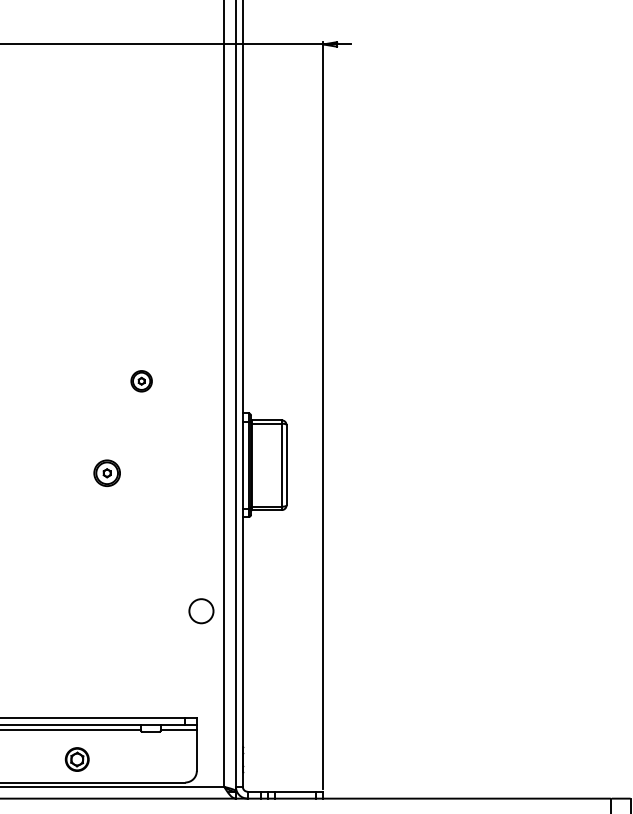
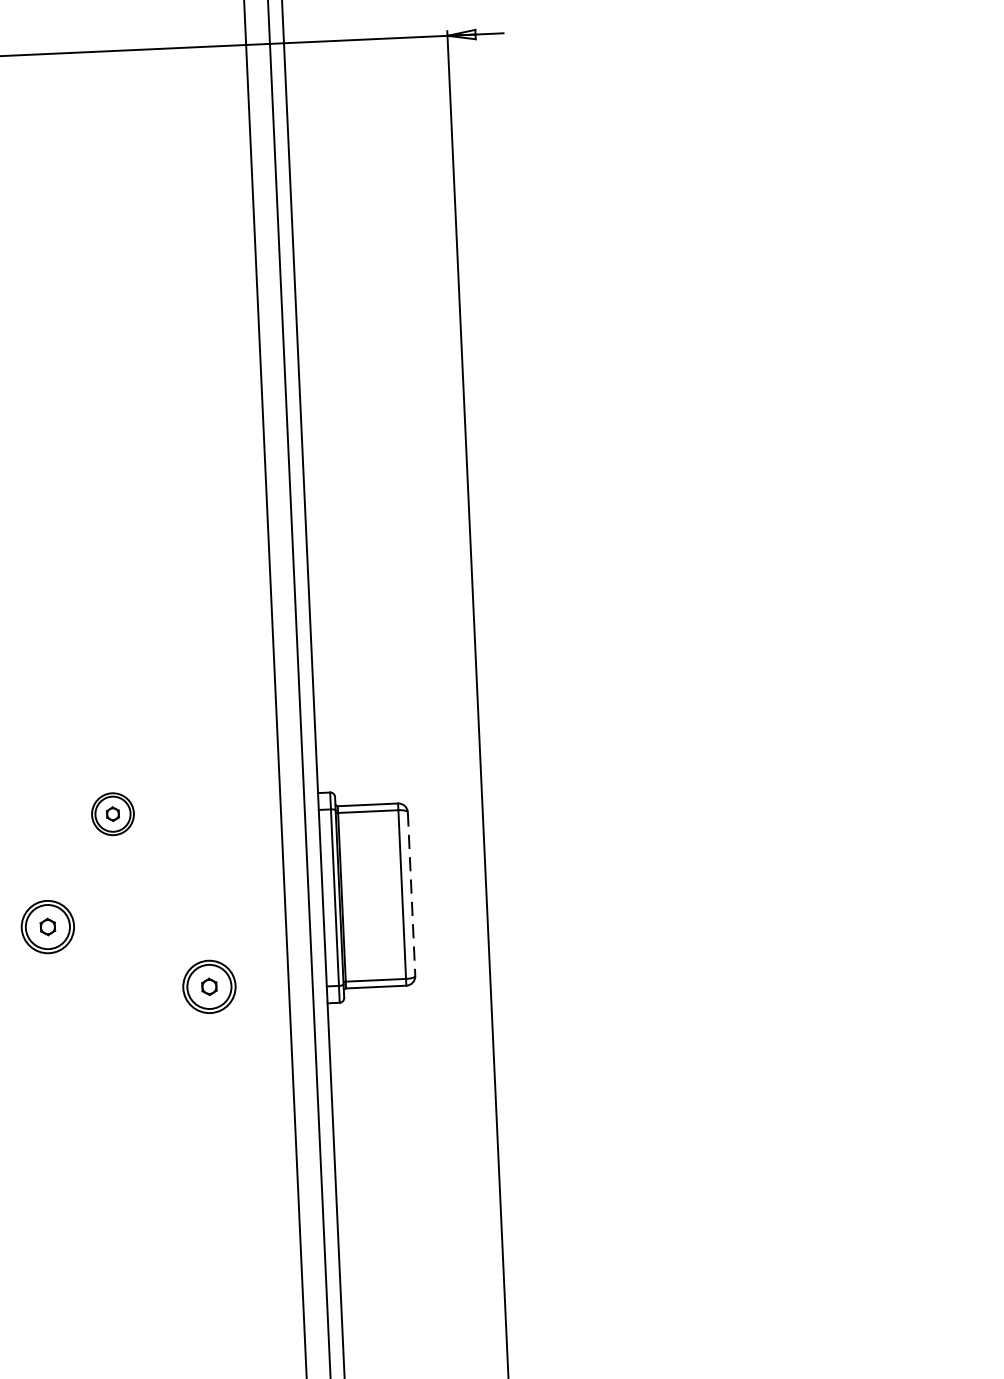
part: (141, 381) -> (112, 814), moved
line: (286, 465) -> (411, 894), solid -> dashed
part: (184, 505) -> (207, 985), added
circle: (201, 611) -> (252, 1199), removed

